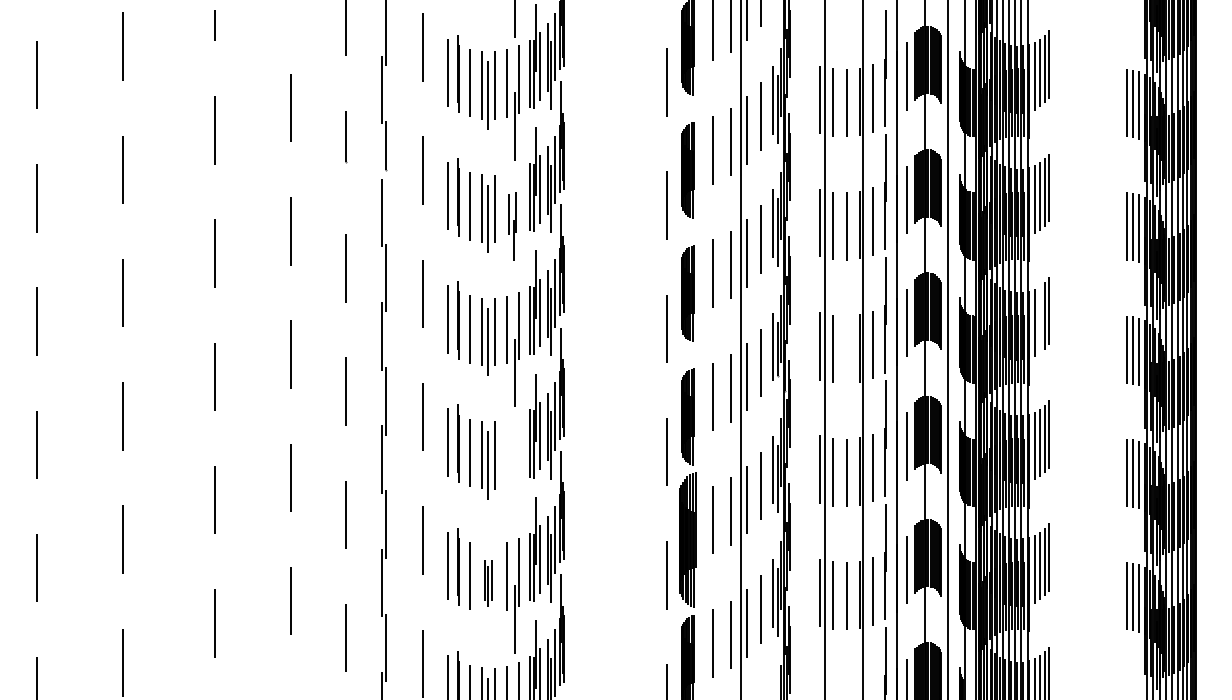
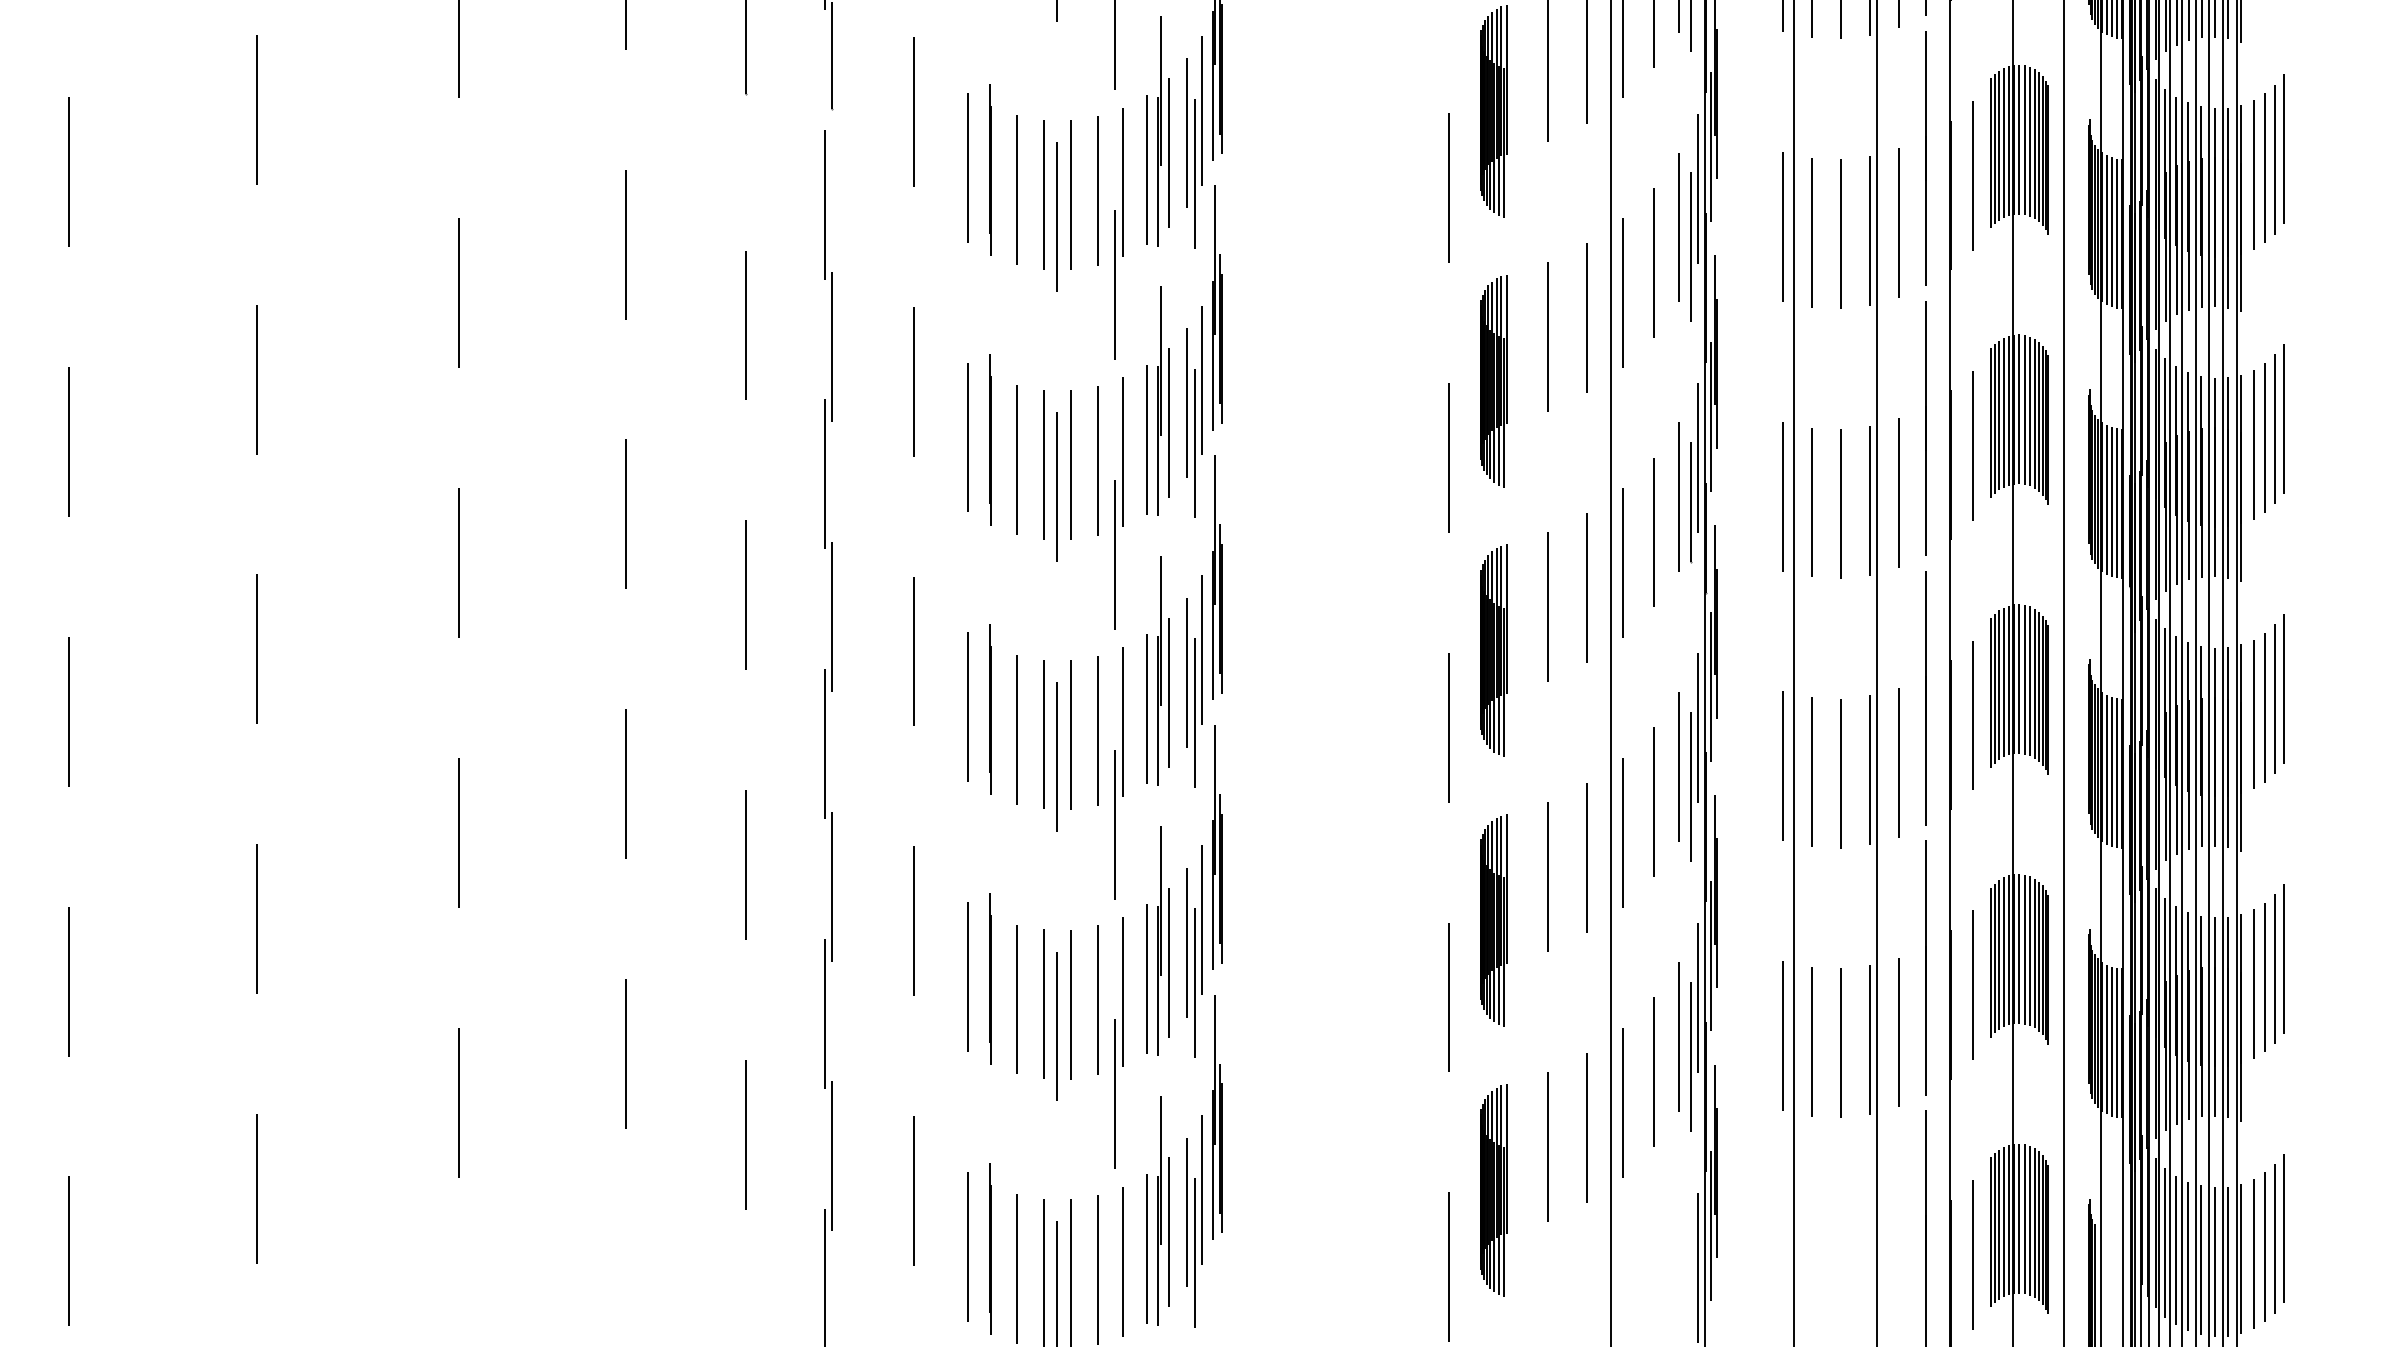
part: (512, 226) -> (1109, 234), size x1.67
line: (1040, 319) -> (2265, 437), added
line: (846, 349) -> (1840, 503), added
part: (512, 472) -> (1109, 772), added
part: (687, 540) -> (1492, 921), size x0.71
part: (488, 583) -> (1057, 1015), size x1.67

